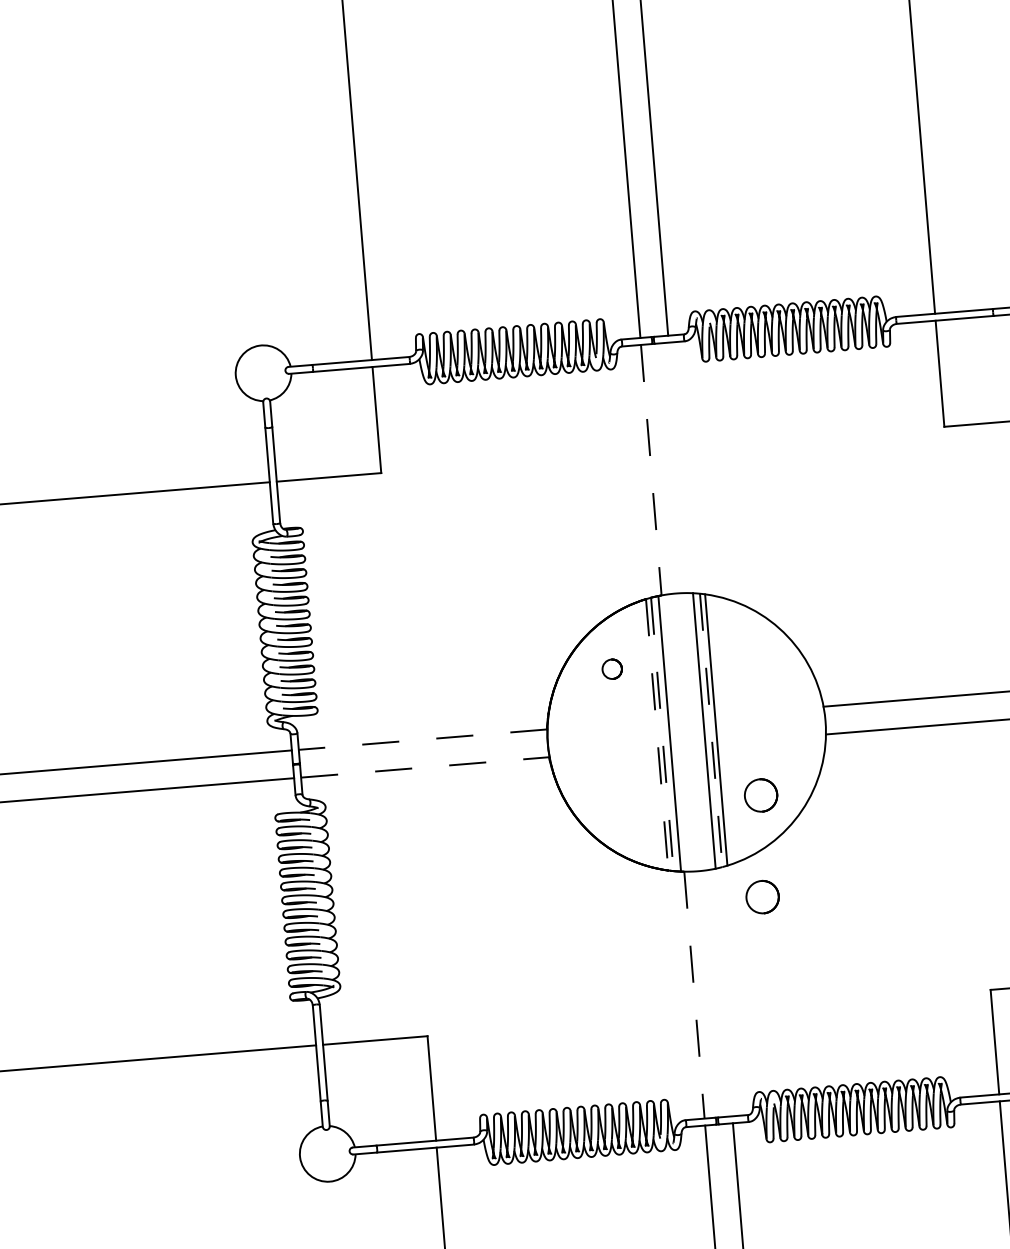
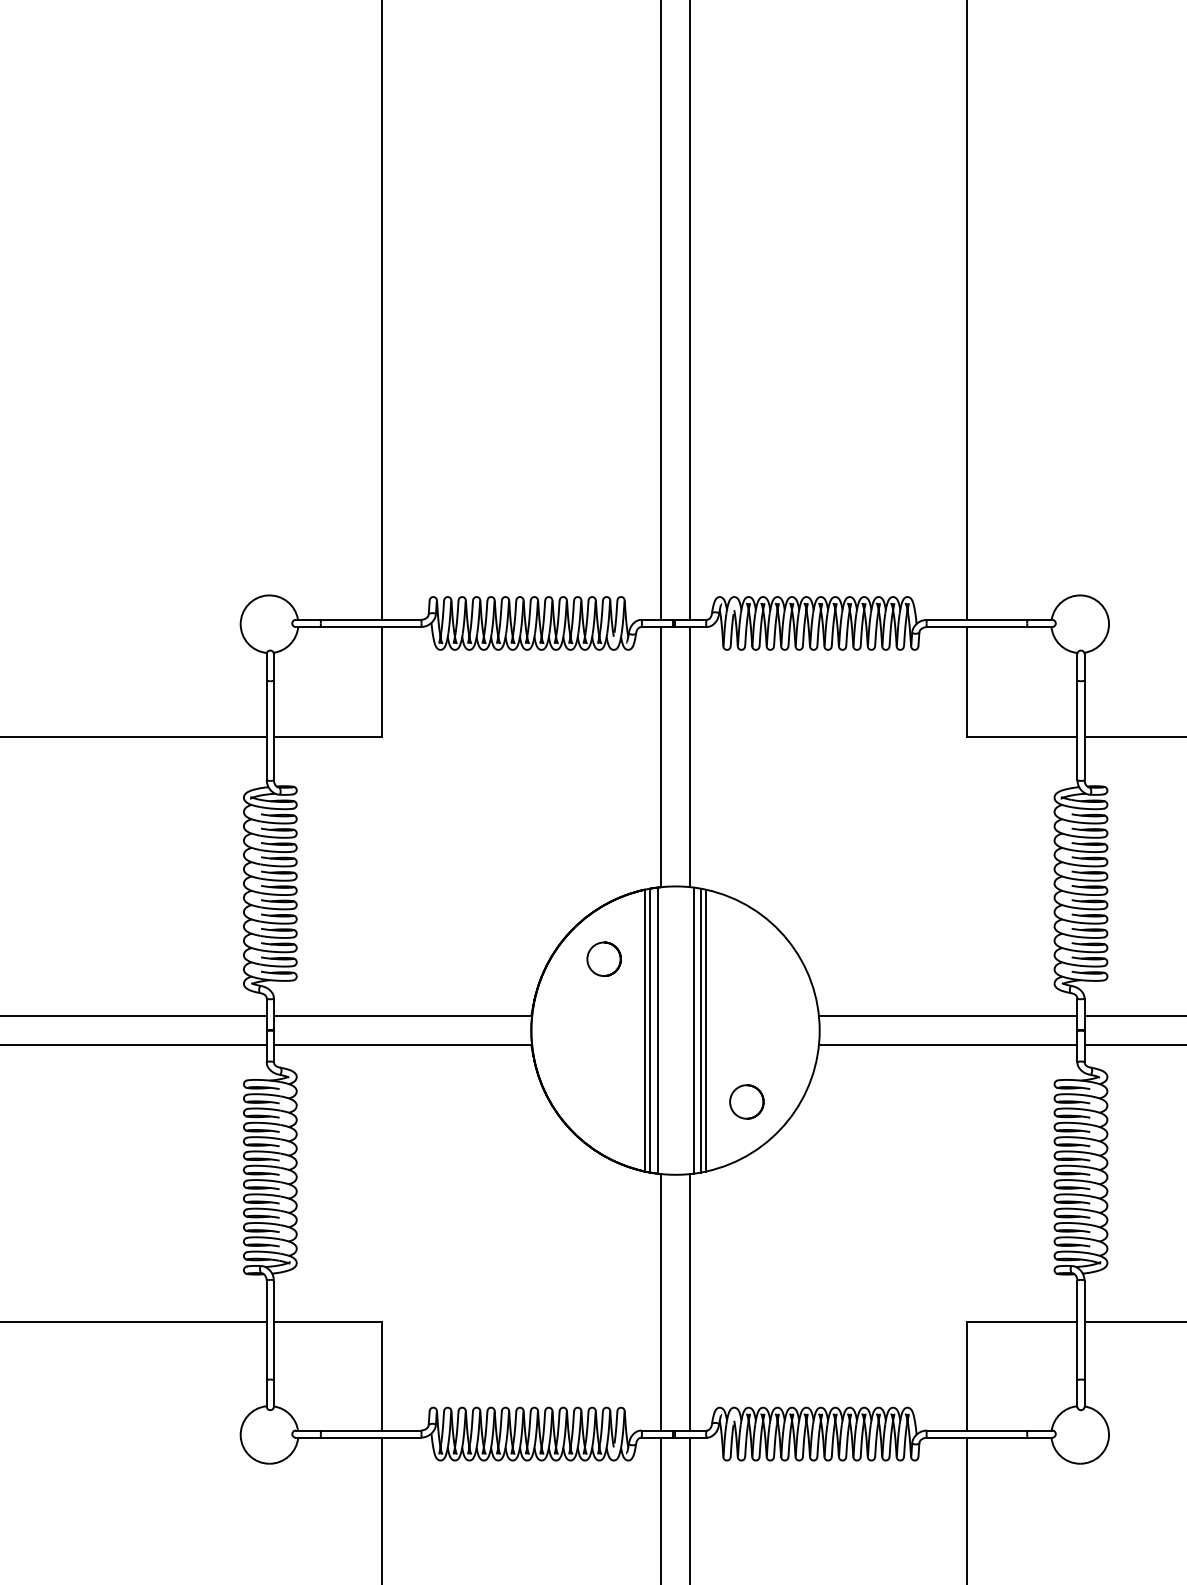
line: (679, 468) -> (690, 757), added
line: (651, 470) -> (661, 757), dashed -> solid
circle: (611, 668) -> (603, 958), size x1.67
line: (711, 730) -> (701, 1030), dashed -> solid
line: (656, 734) -> (644, 1030), dashed -> solid
line: (662, 734) -> (650, 1030), dashed -> solid
line: (422, 739) -> (402, 1015), dashed -> solid
line: (424, 767) -> (402, 1044), dashed -> solid
circle: (762, 896) -> (739, 1206), removed
line: (722, 993) -> (690, 1302), added
line: (694, 995) -> (661, 1302), dashed -> solid

